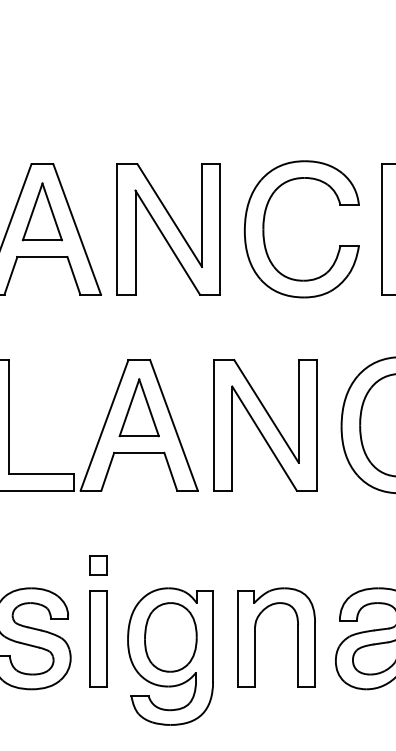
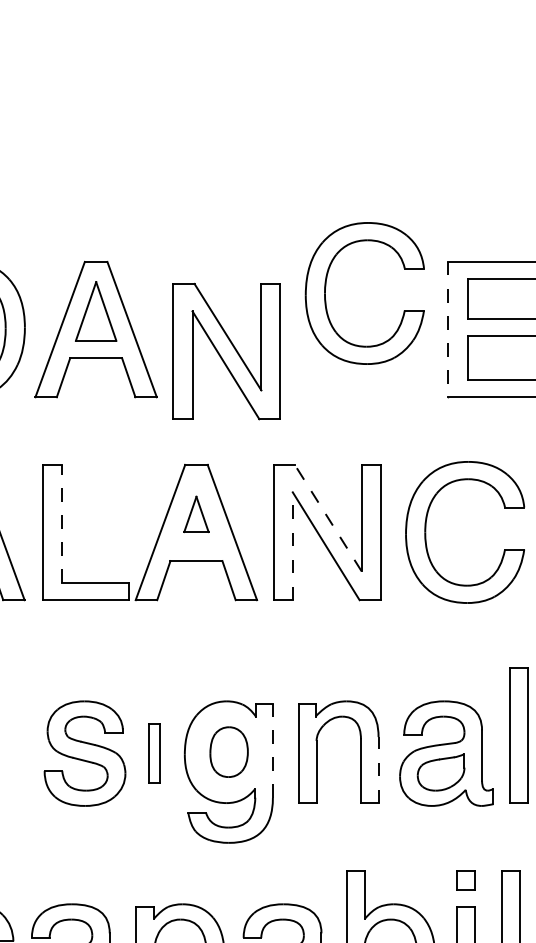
part: (264, 222) -> (326, 286), moved
part: (168, 229) -> (226, 351), moved
line: (382, 229) -> (448, 329), solid -> dashed
part: (139, 407) -> (196, 514), size x0.6
line: (266, 411) -> (328, 518), solid -> dashed
line: (8, 416) -> (61, 523), solid -> dashed
line: (232, 438) -> (292, 546), solid -> dashed
part: (98, 565) -> (154, 677), removed
part: (170, 636) -> (228, 751), size x0.7
line: (212, 636) -> (272, 751), solid -> dashed
part: (98, 638) -> (154, 753), size x0.6
line: (315, 654) -> (378, 769), solid -> dashed

